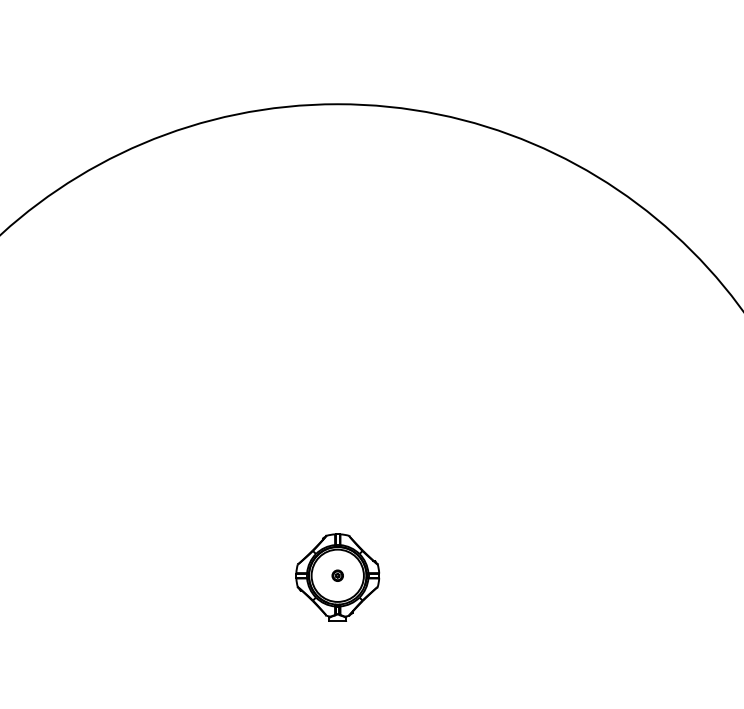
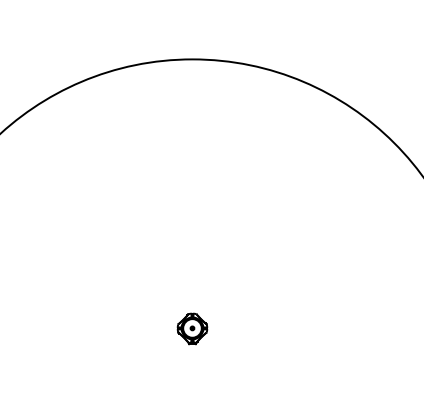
part: (337, 576) -> (192, 328), size x0.62

